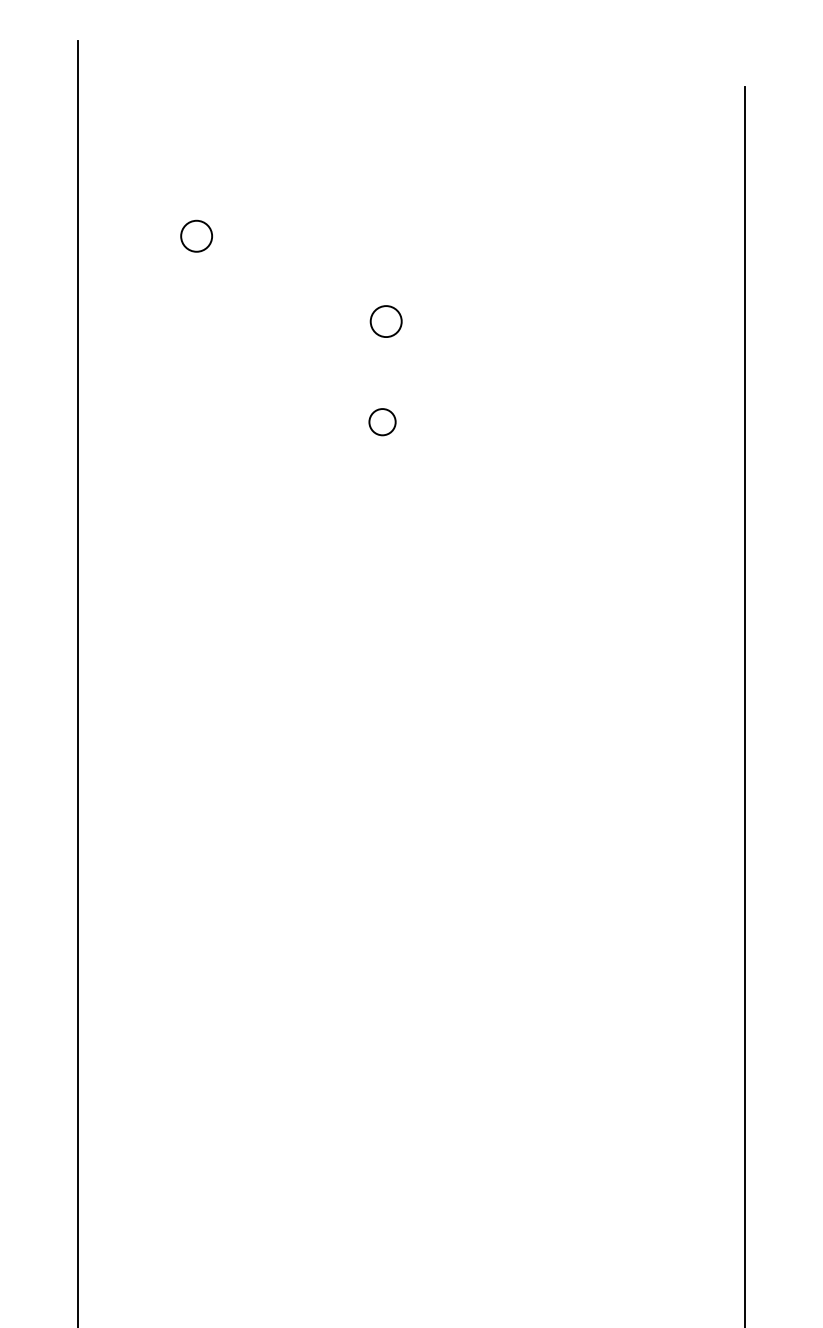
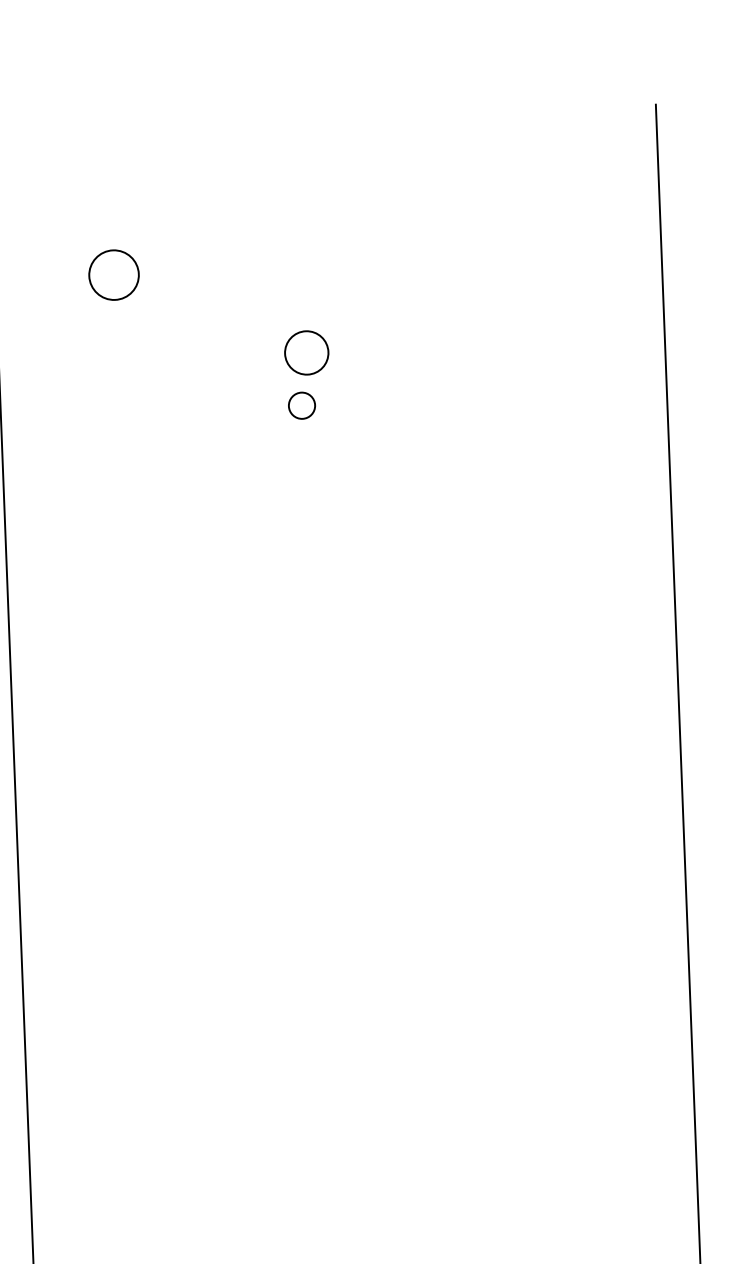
circle: (196, 235) -> (113, 274), size x1.6
circle: (385, 321) -> (305, 352), size x1.4
circle: (382, 422) -> (301, 406), moved

